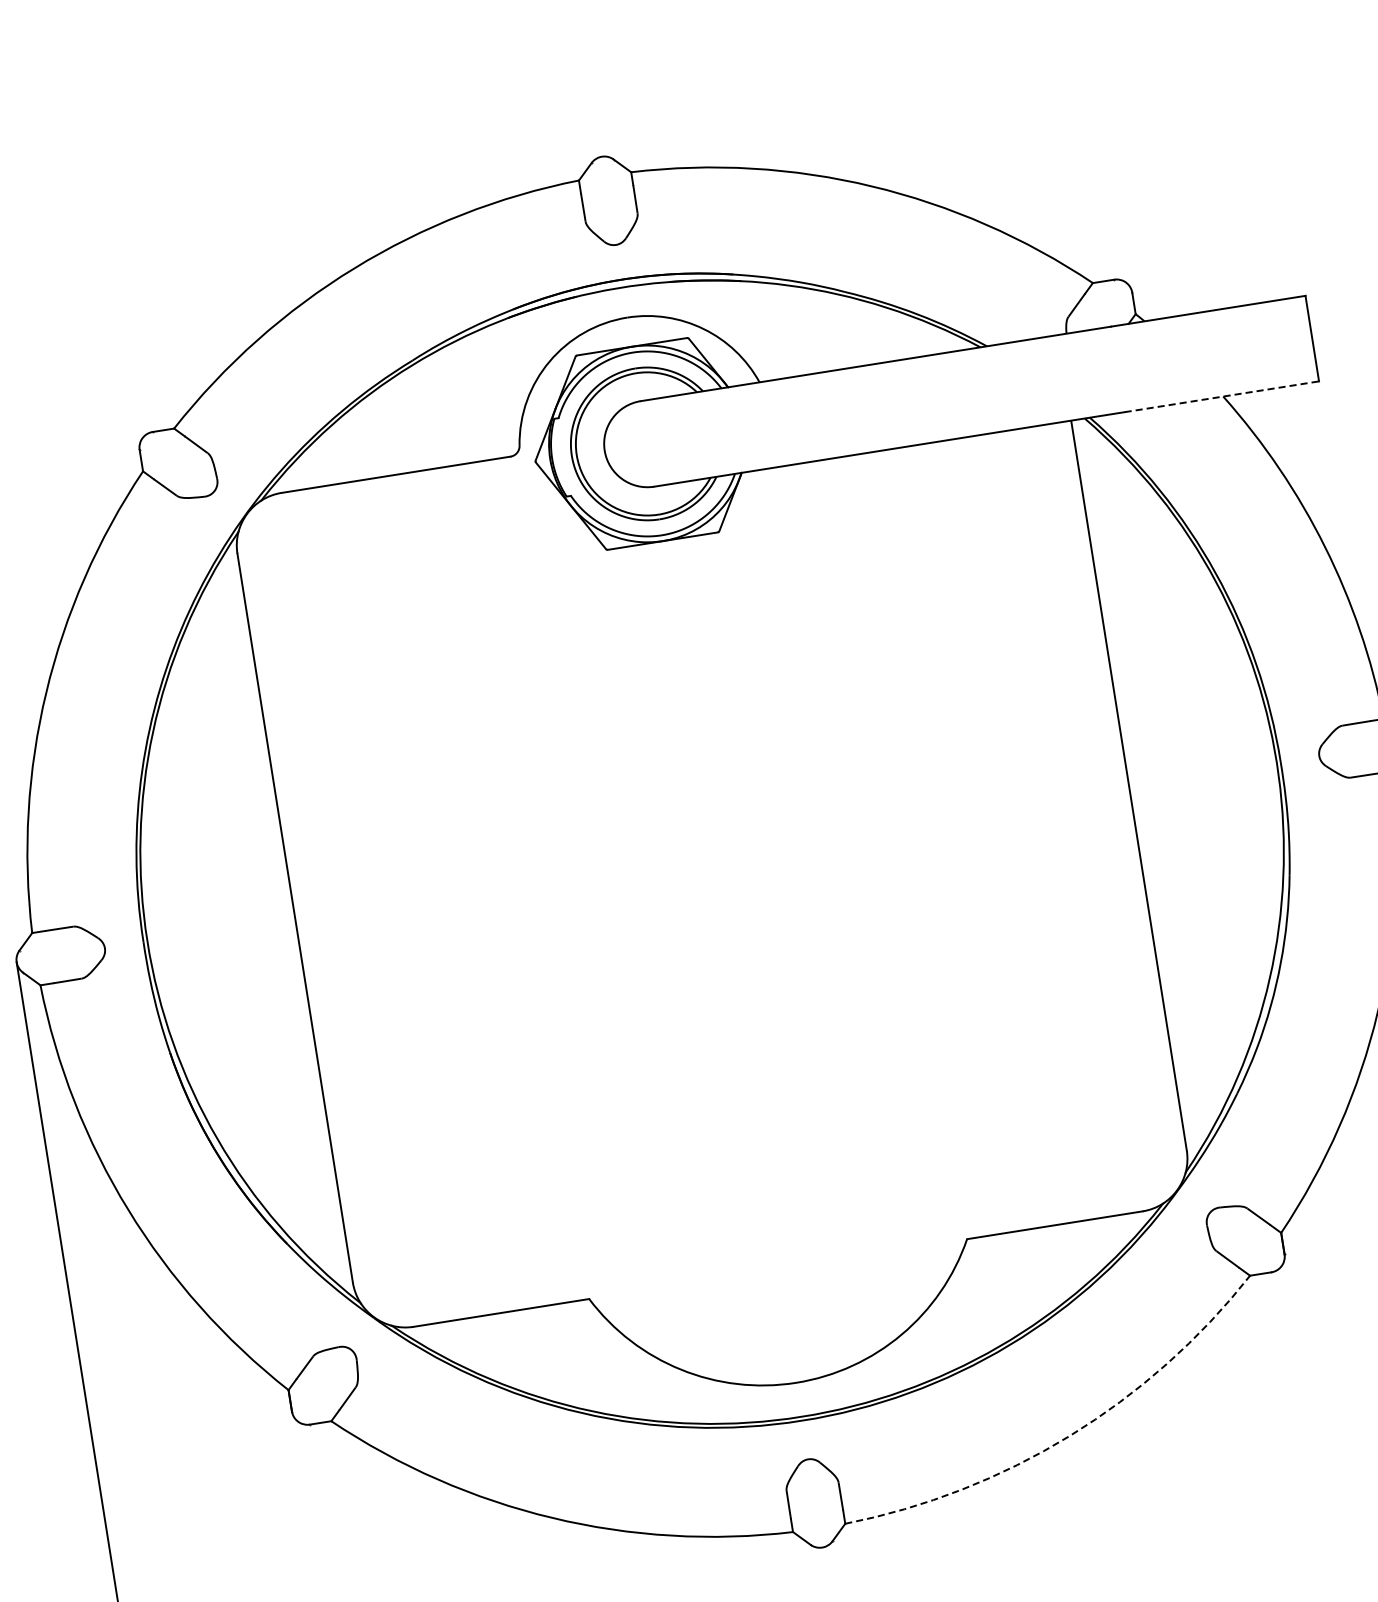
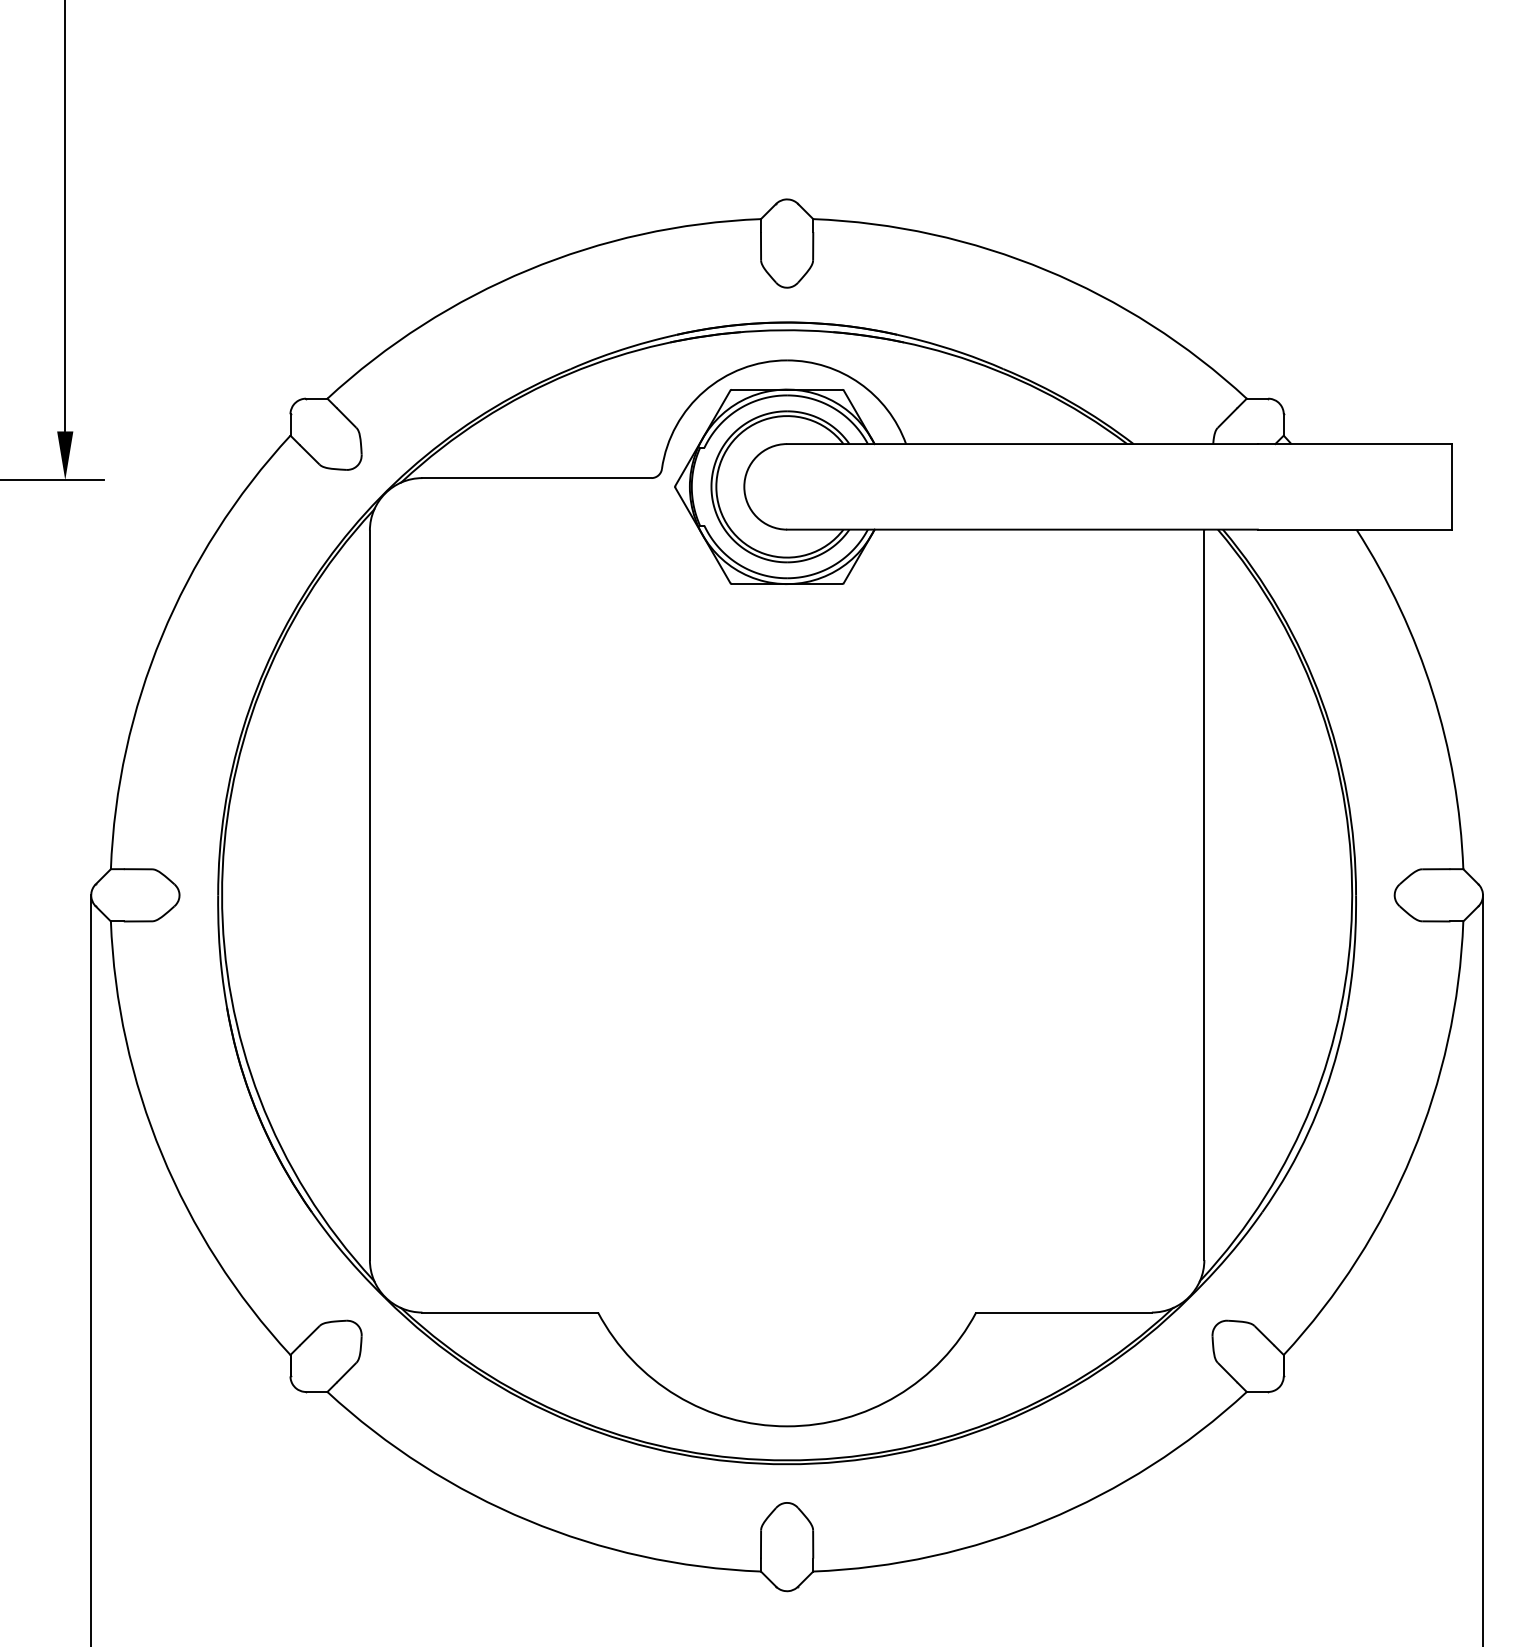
line: (1222, 396) -> (1355, 529), dashed -> solid
arc: (1070, 1435) -> (1046, 1520), dashed -> solid

